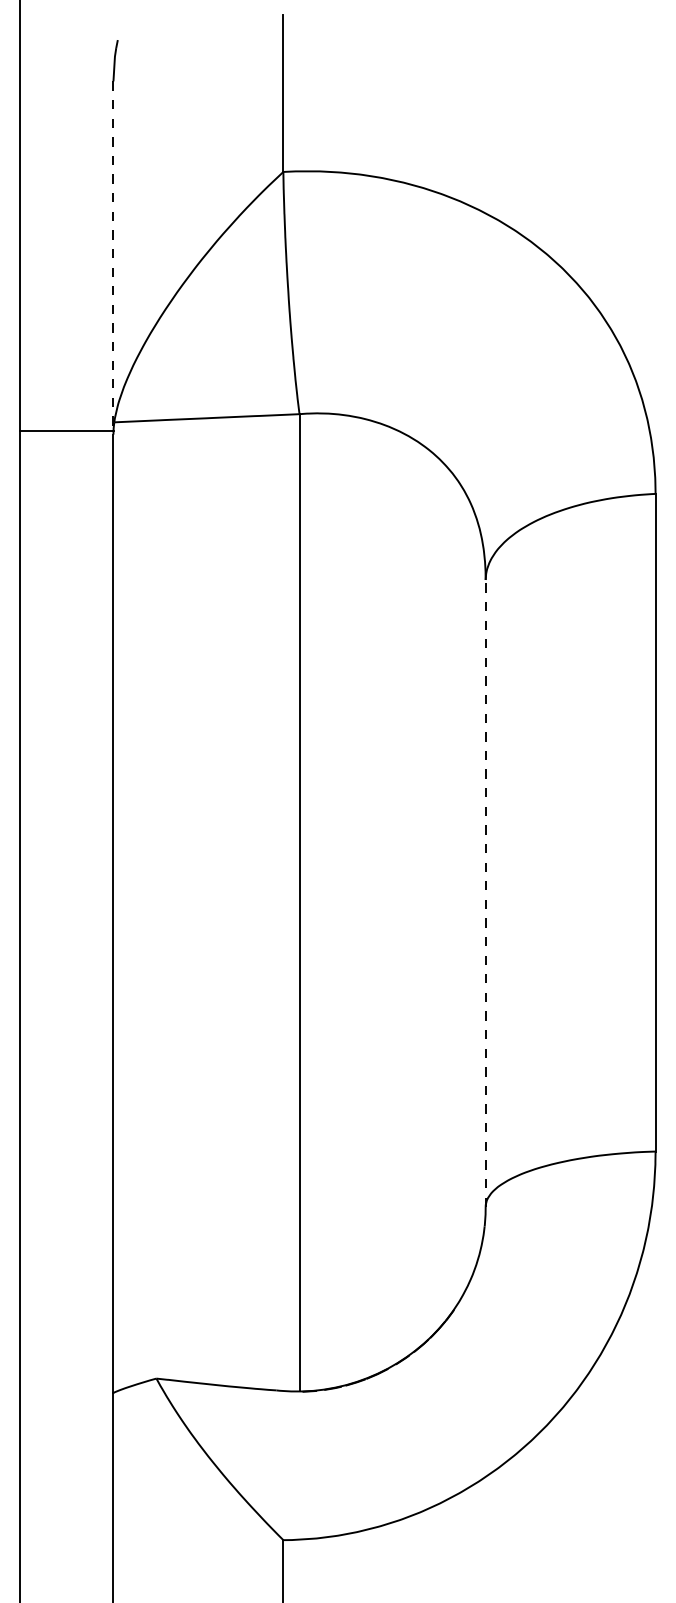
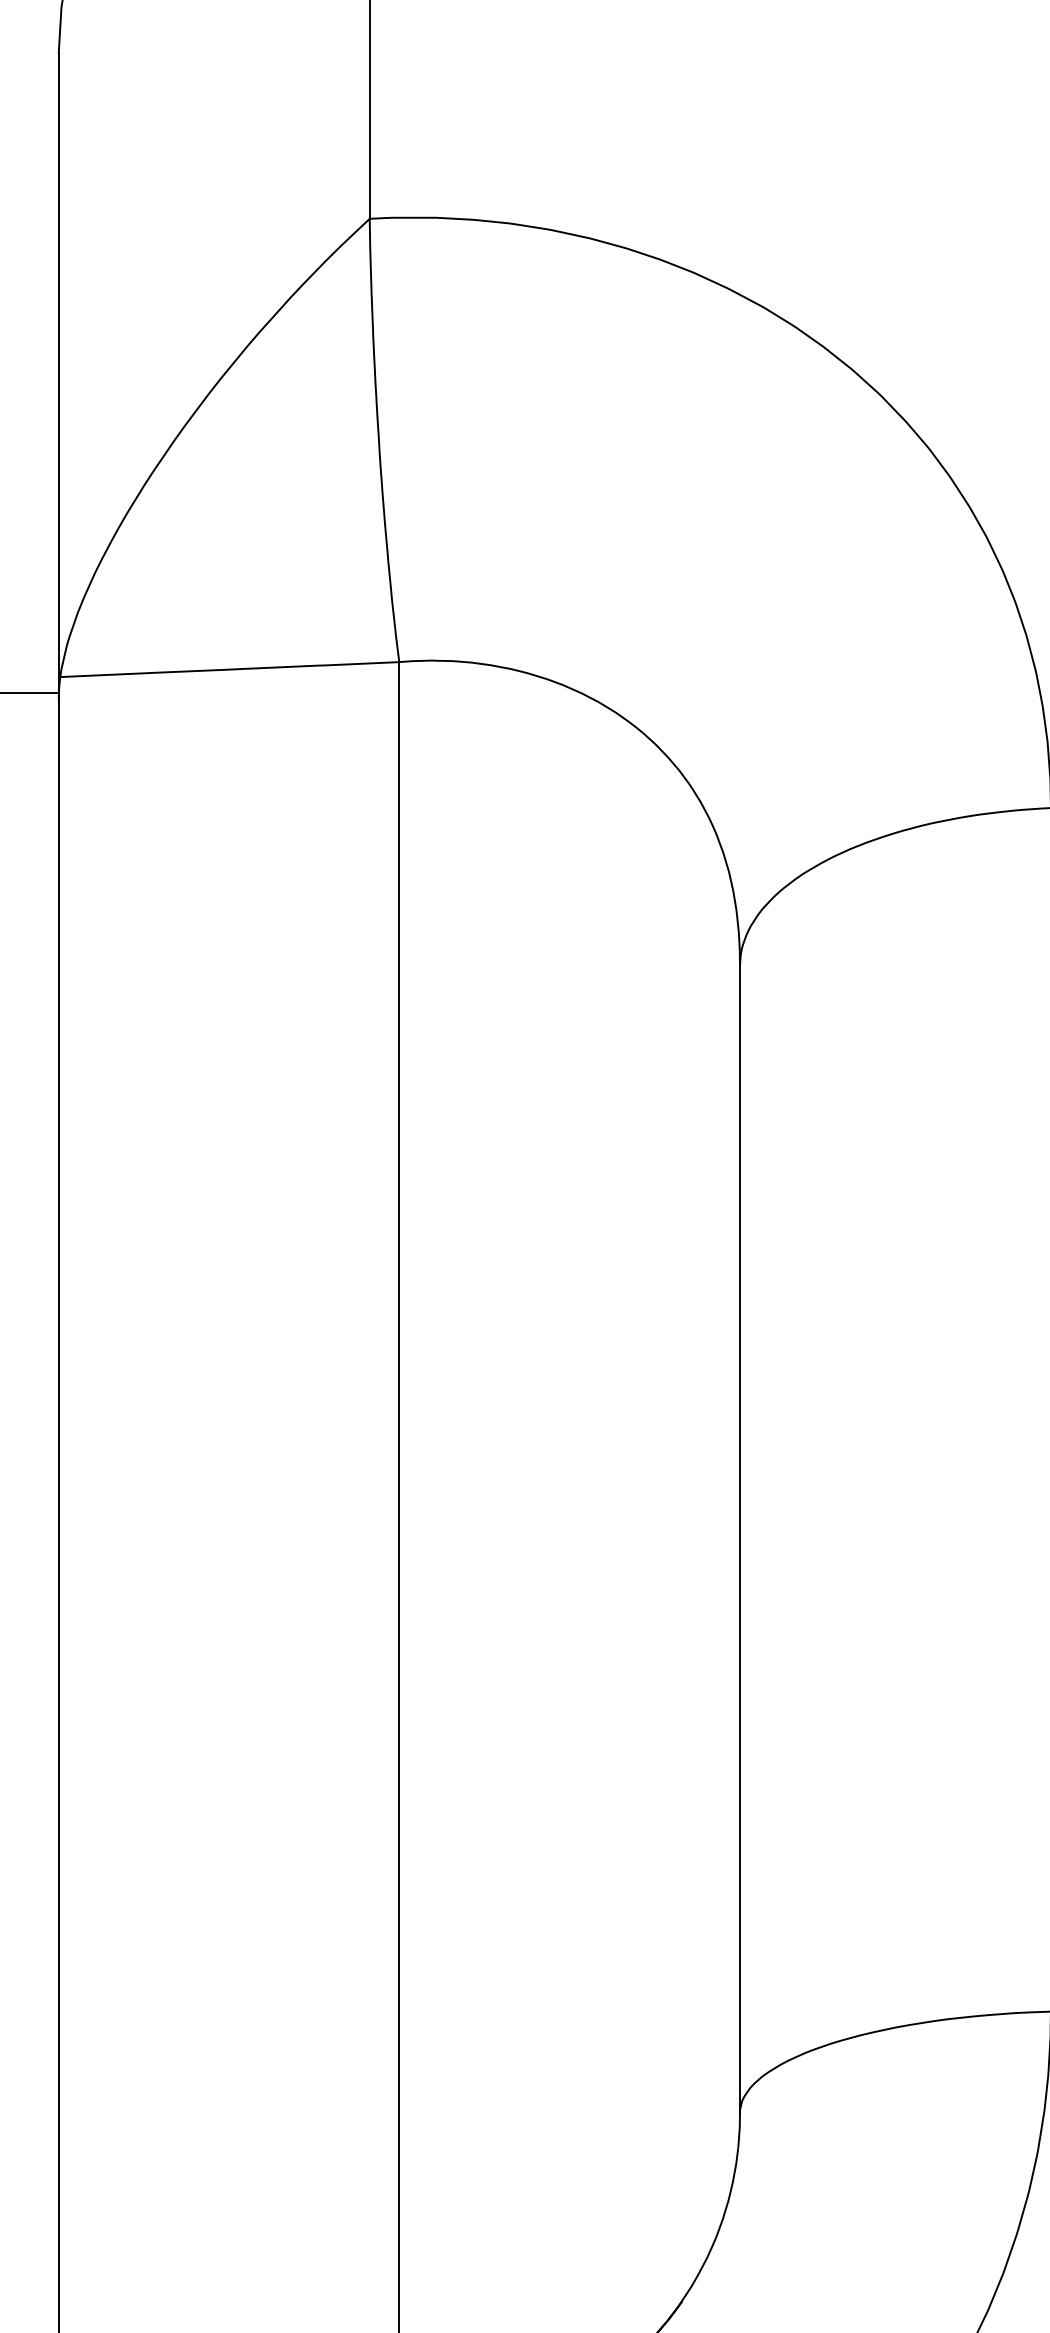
line: (113, 258) -> (58, 377), dashed -> solid
line: (485, 892) -> (739, 1537), dashed -> solid

